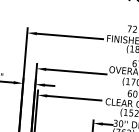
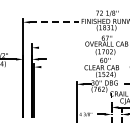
line: (70, 36) -> (54, 22), solid -> dashed
line: (76, 71) -> (61, 47), removed
line: (74, 98) -> (61, 67), removed

